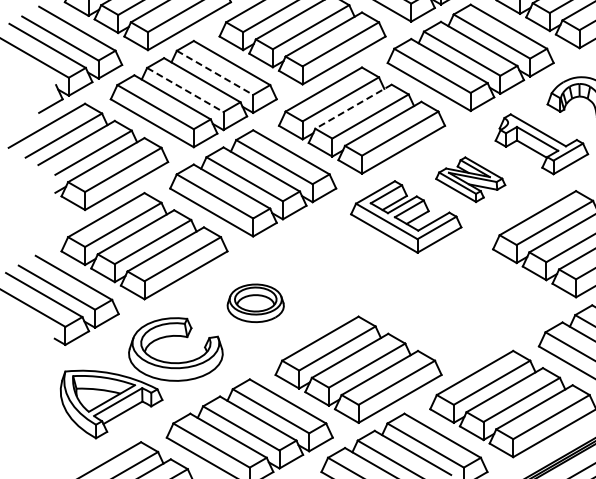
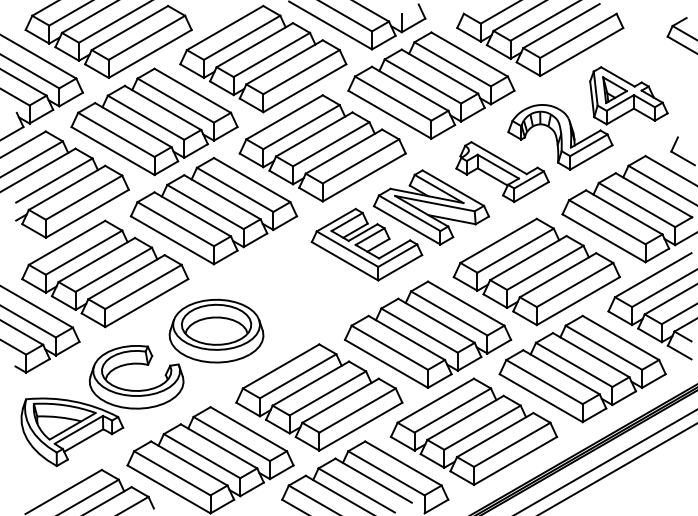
line: (215, 72) -> (176, 100), dashed -> solid
line: (185, 90) -> (146, 118), dashed -> solid
line: (352, 106) -> (313, 134), dashed -> solid
part: (470, 179) -> (431, 207), size x1.67
part: (255, 302) -> (216, 330), size x1.67
part: (467, 306) -> (428, 334), added

